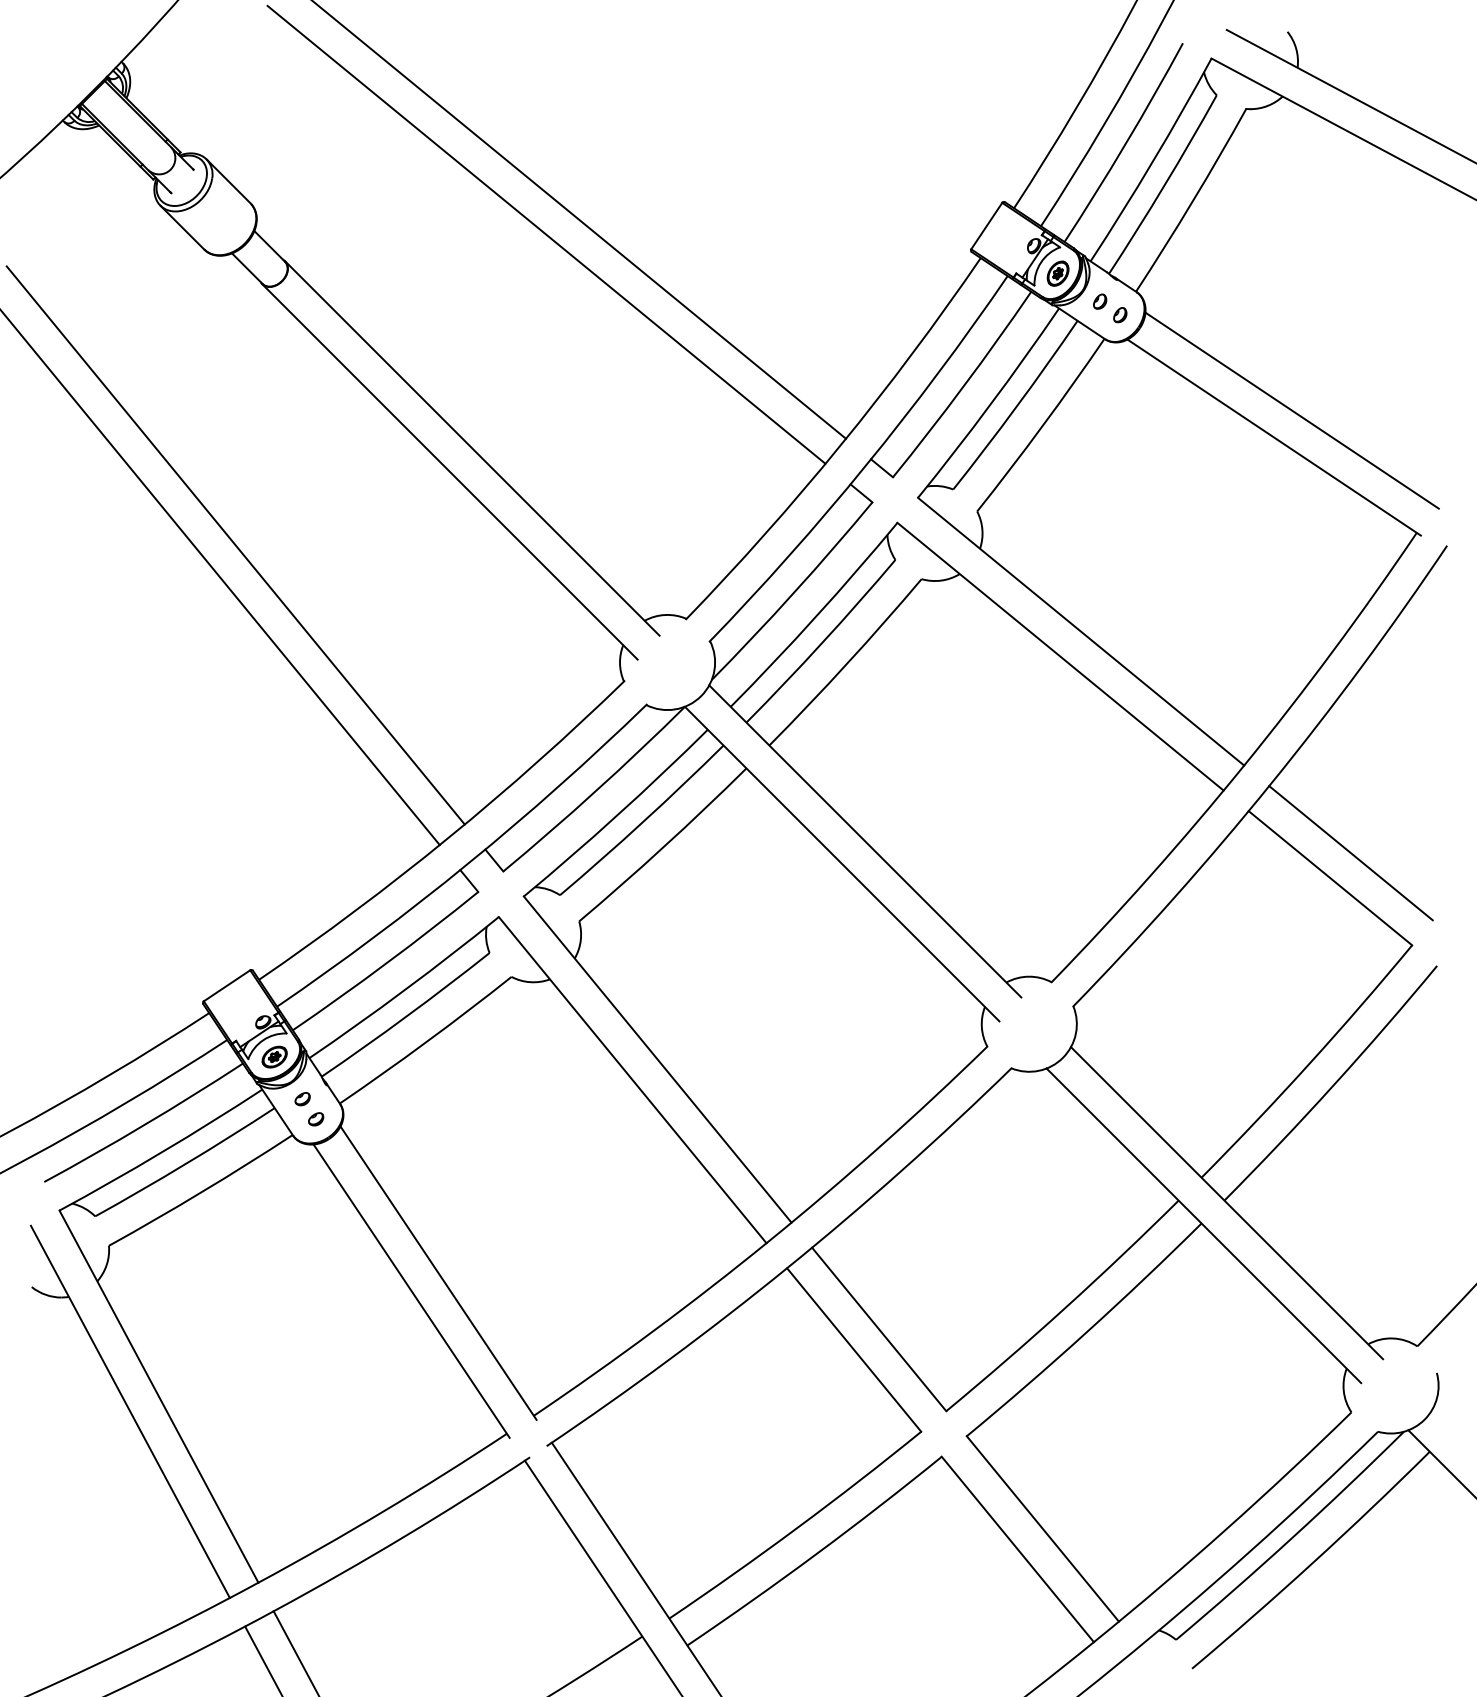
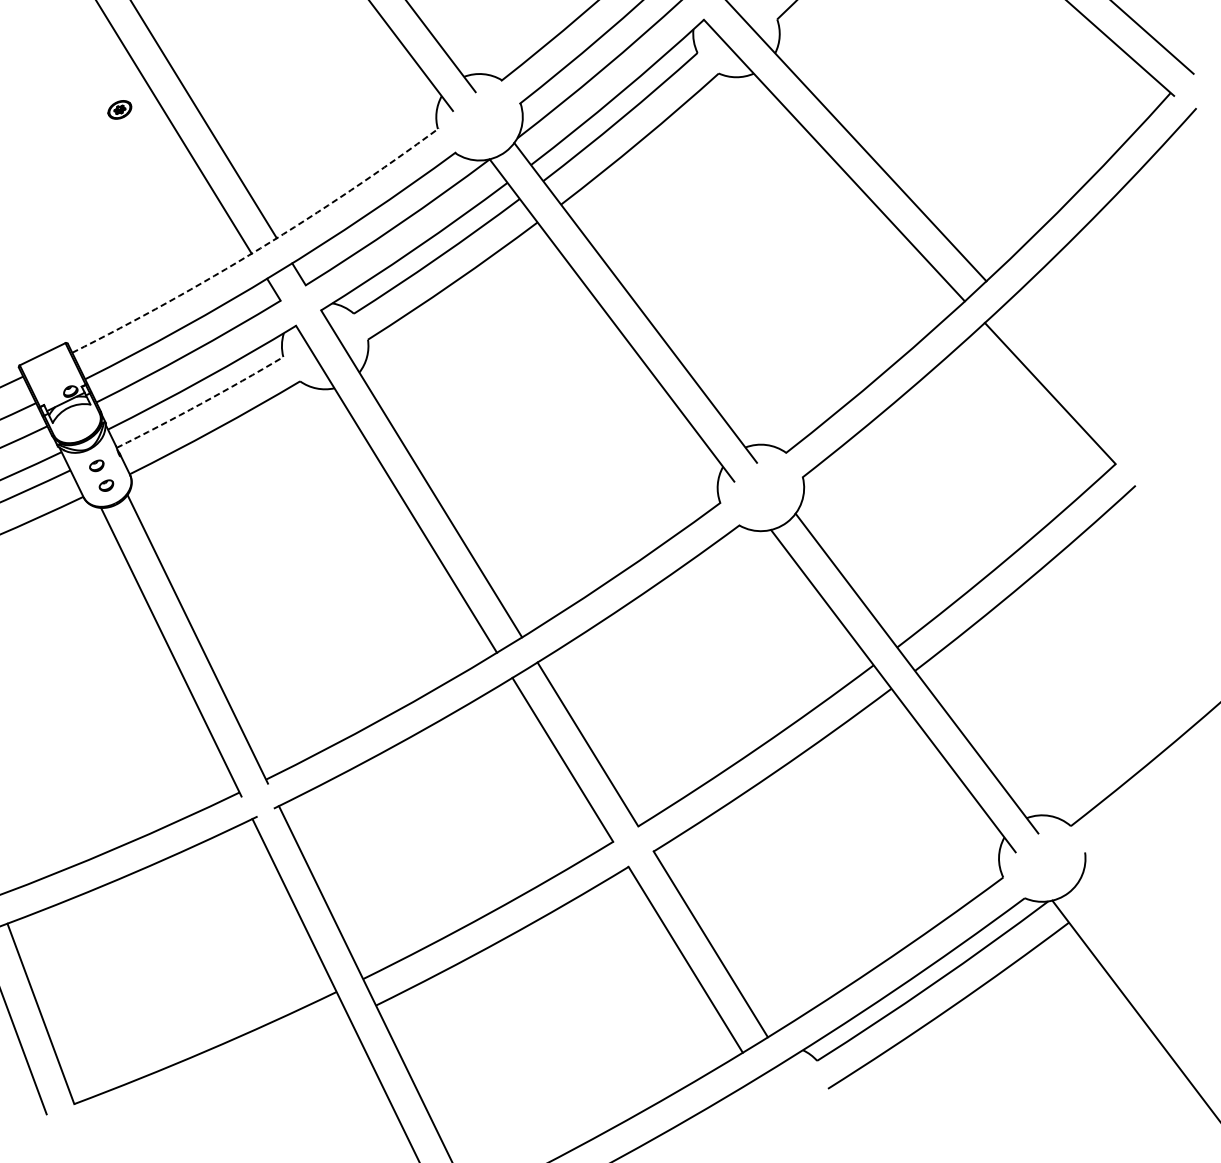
arc: (448, 838) -> (260, 248), solid -> dashed
line: (1350, 853) -> (1071, 373), removed
arc: (406, 1016) -> (200, 404), solid -> dashed
part: (274, 1056) -> (119, 109), moved

